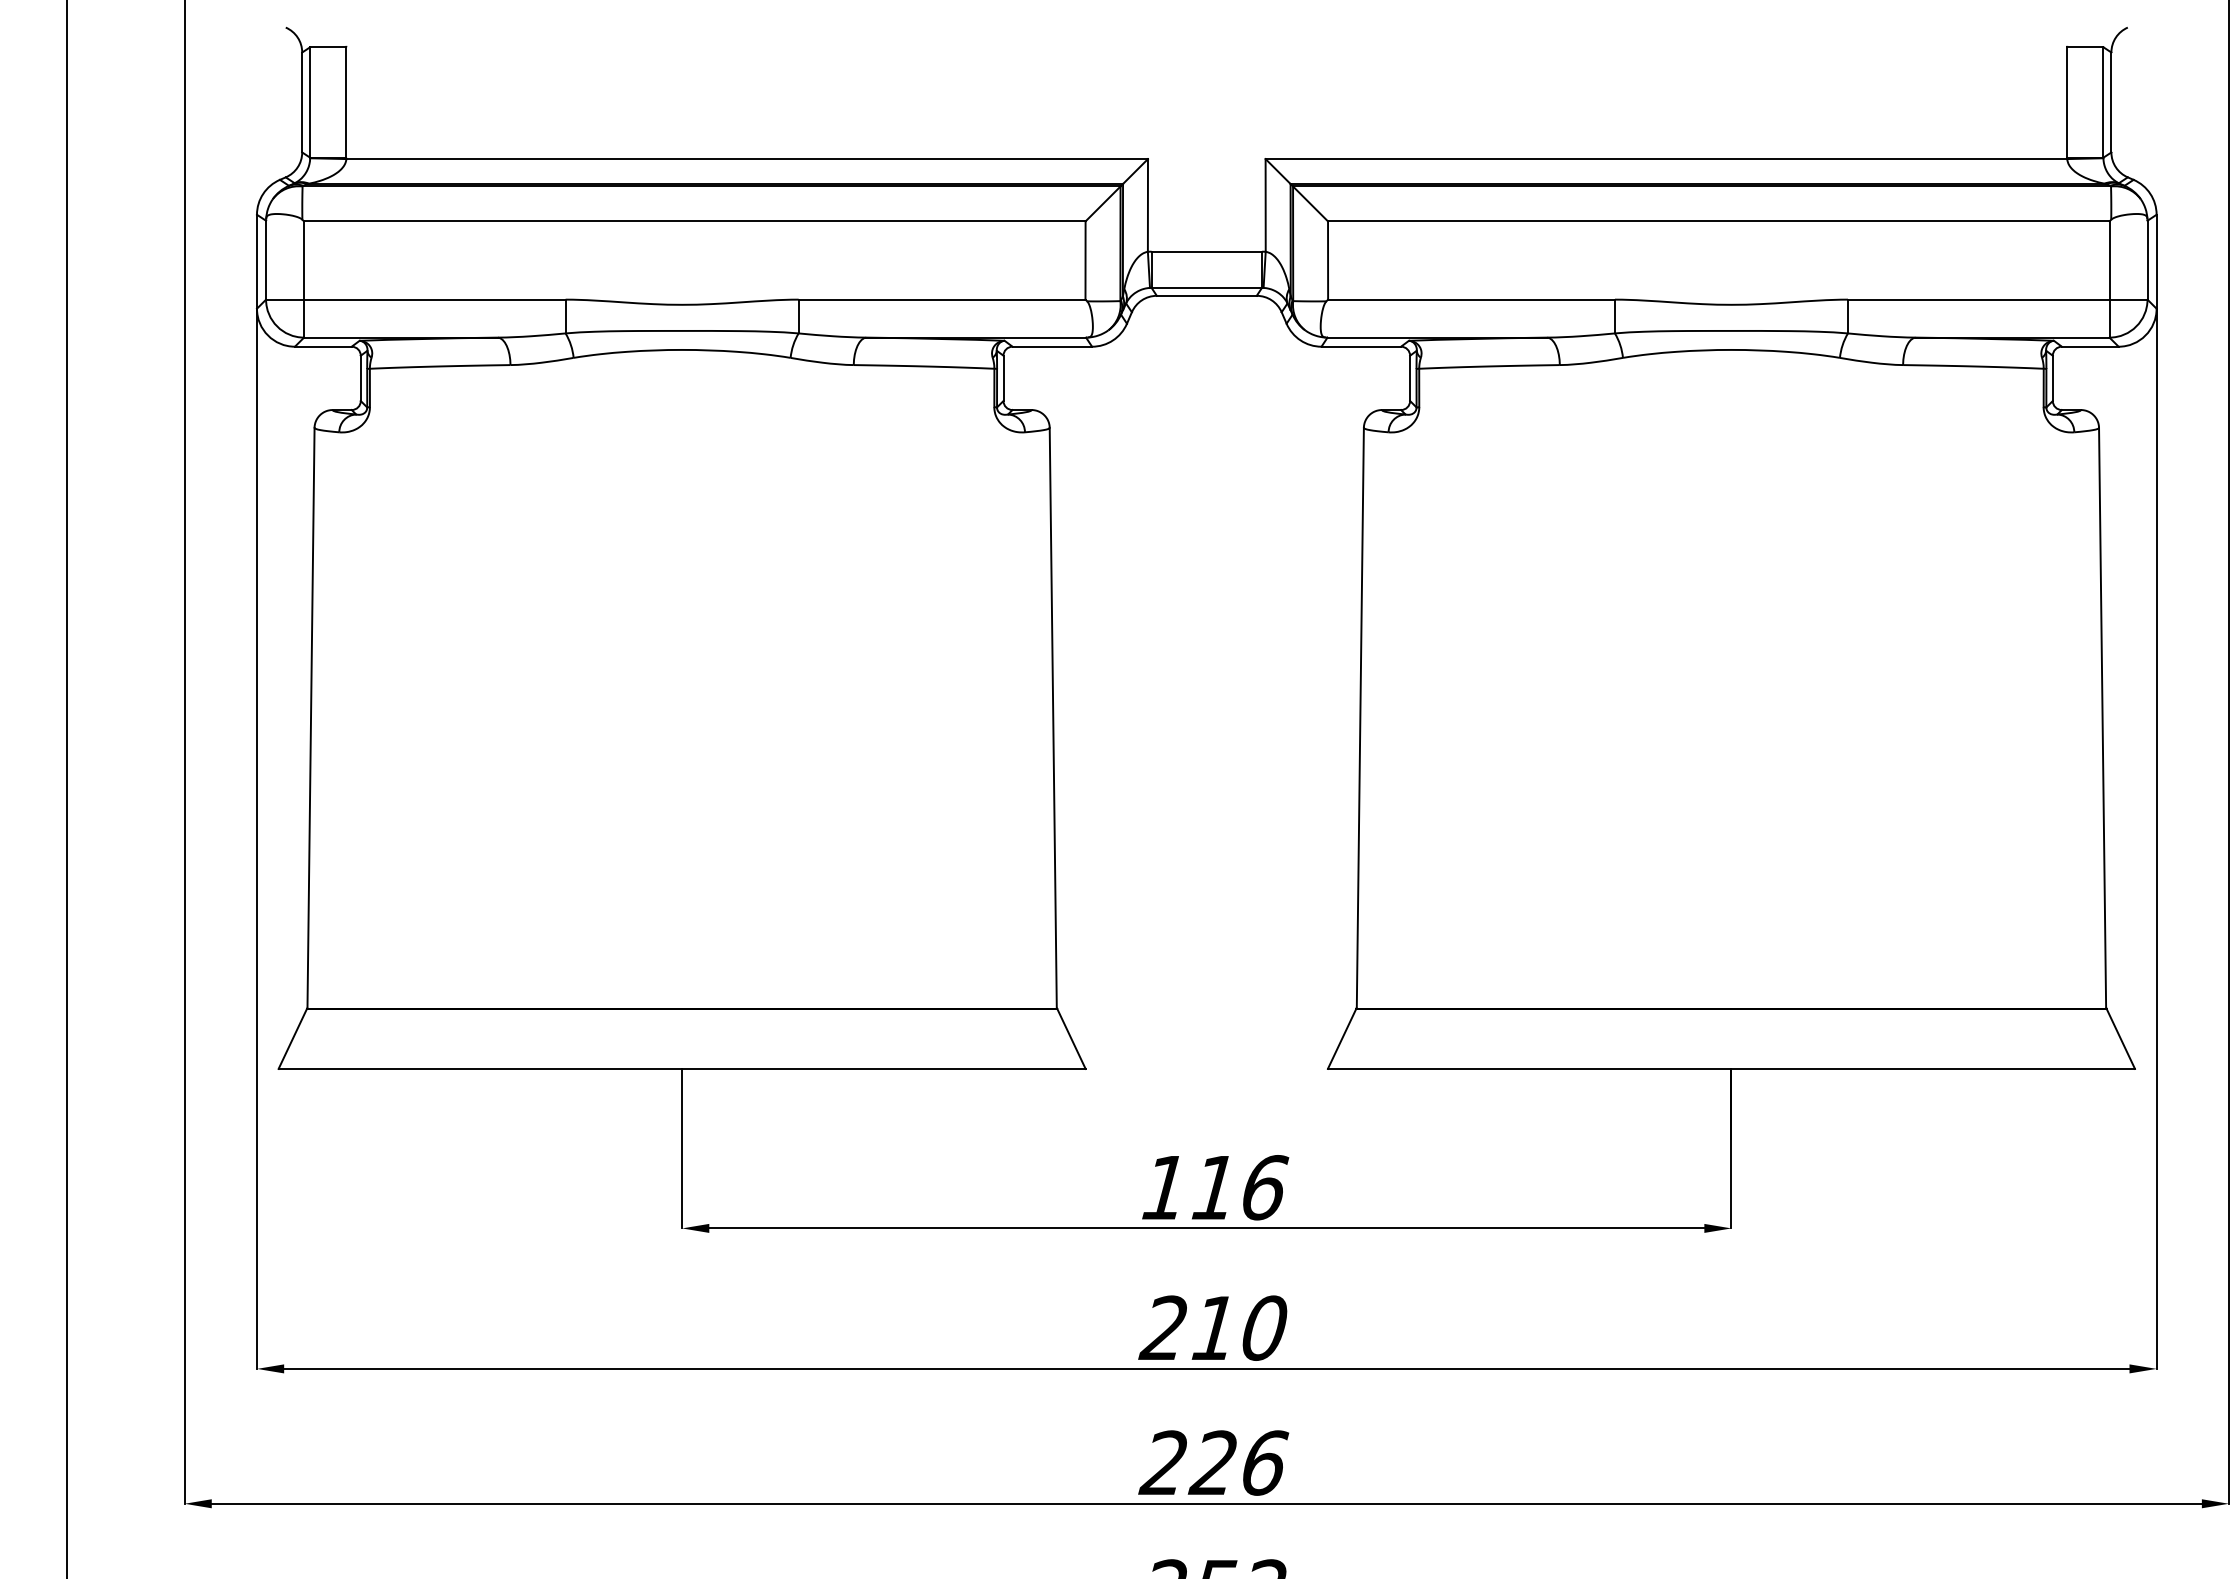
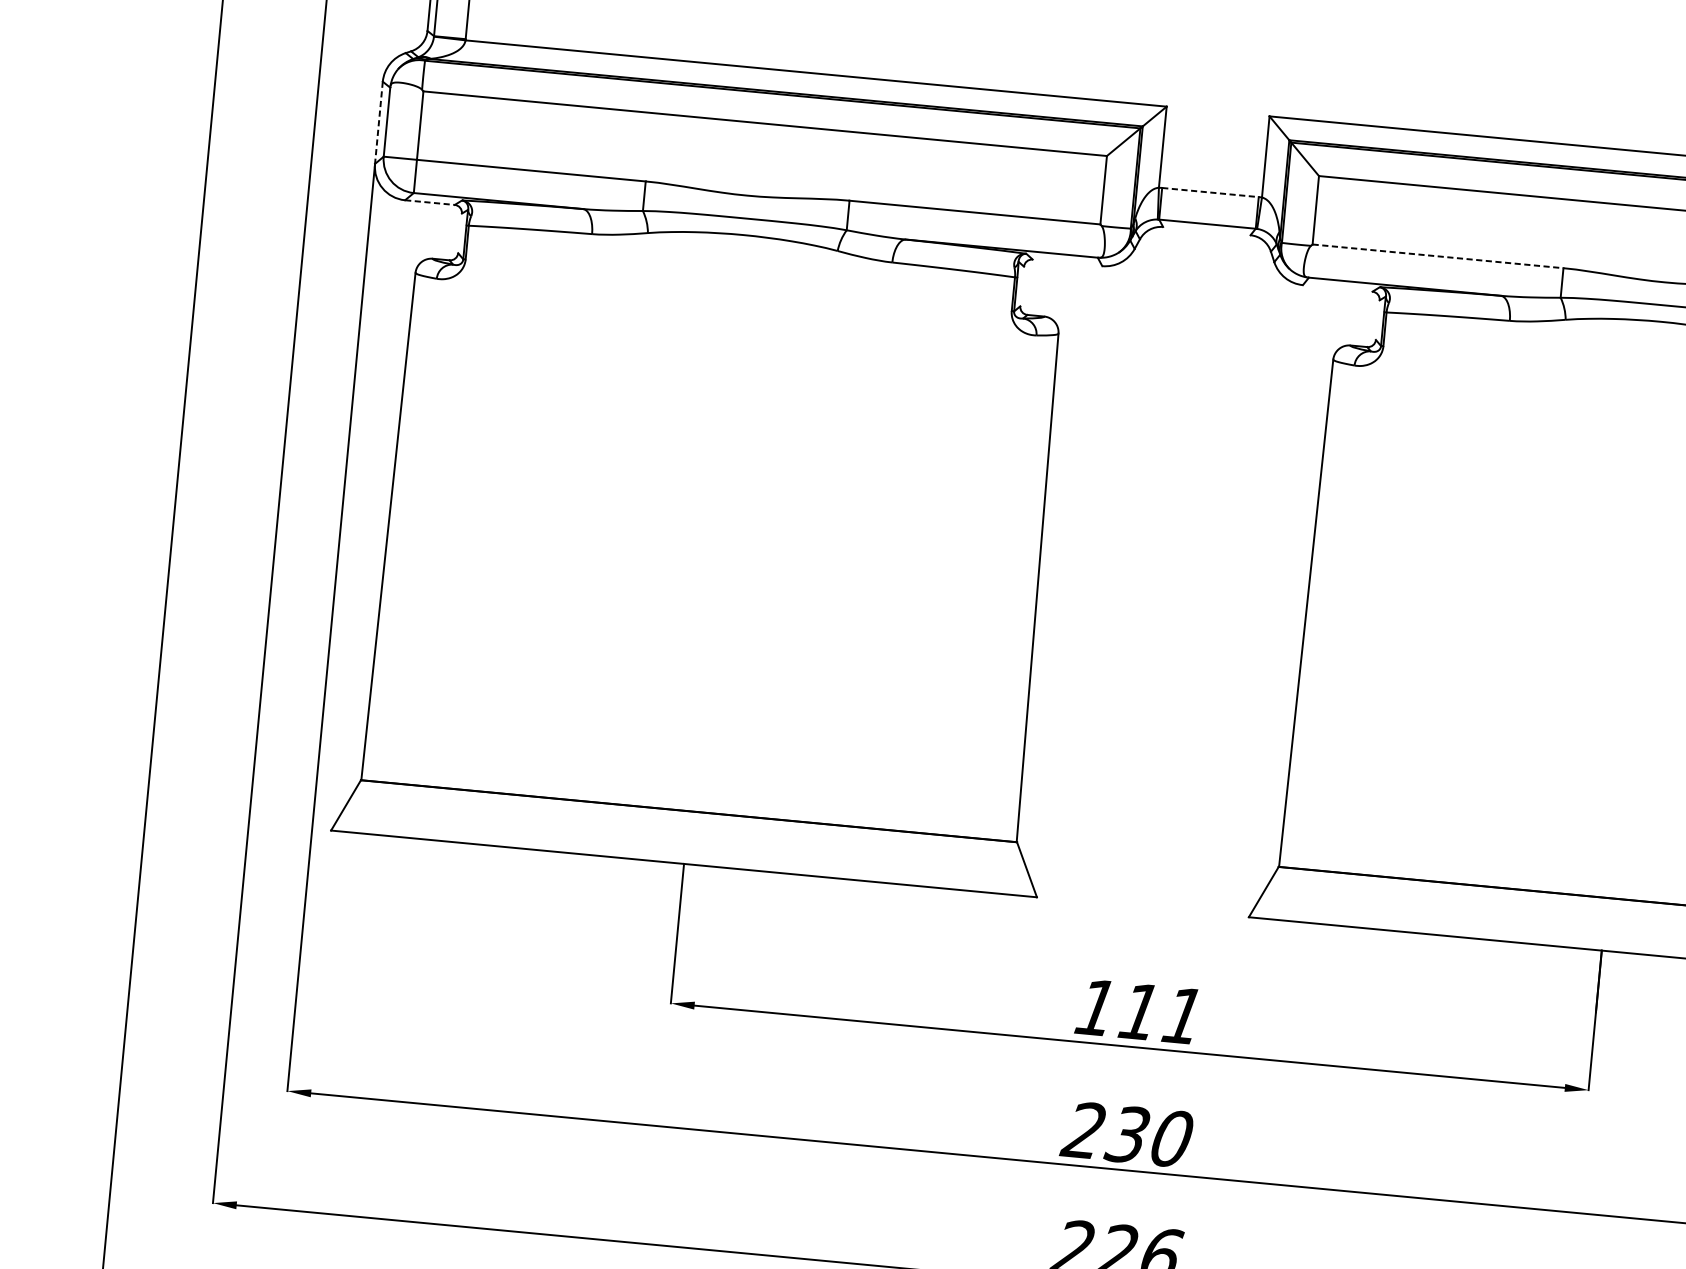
line: (1207, 251) -> (1211, 192), solid -> dashed
line: (256, 261) -> (378, 122), solid -> dashed
line: (1206, 295) -> (1206, 230), removed
line: (1472, 299) -> (1438, 256), solid -> dashed
line: (323, 346) -> (430, 202), solid -> dashed
line: (1052, 346) -> (1067, 262), removed
line: (1361, 346) -> (1337, 288), removed
line: (360, 378) -> (459, 233), removed
line: (1003, 378) -> (1022, 286), removed
line: (1410, 378) -> (1378, 320), removed
text: (1265, 1187) -> (1184, 1015), 116 -> 111
text: (1212, 1327) -> (1126, 1133), 210 -> 230

